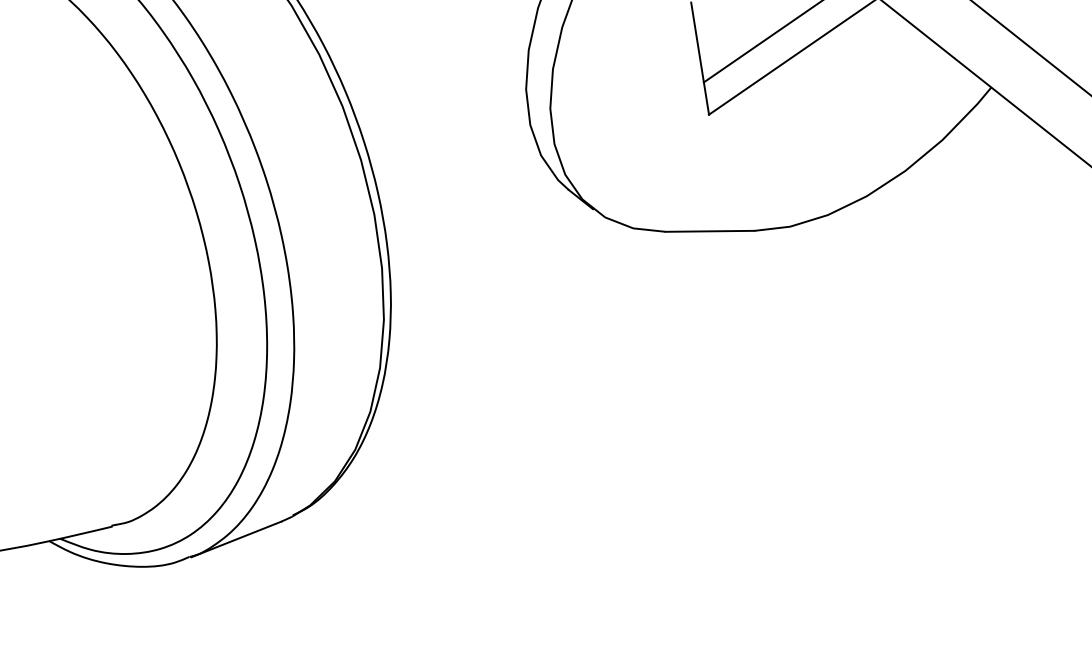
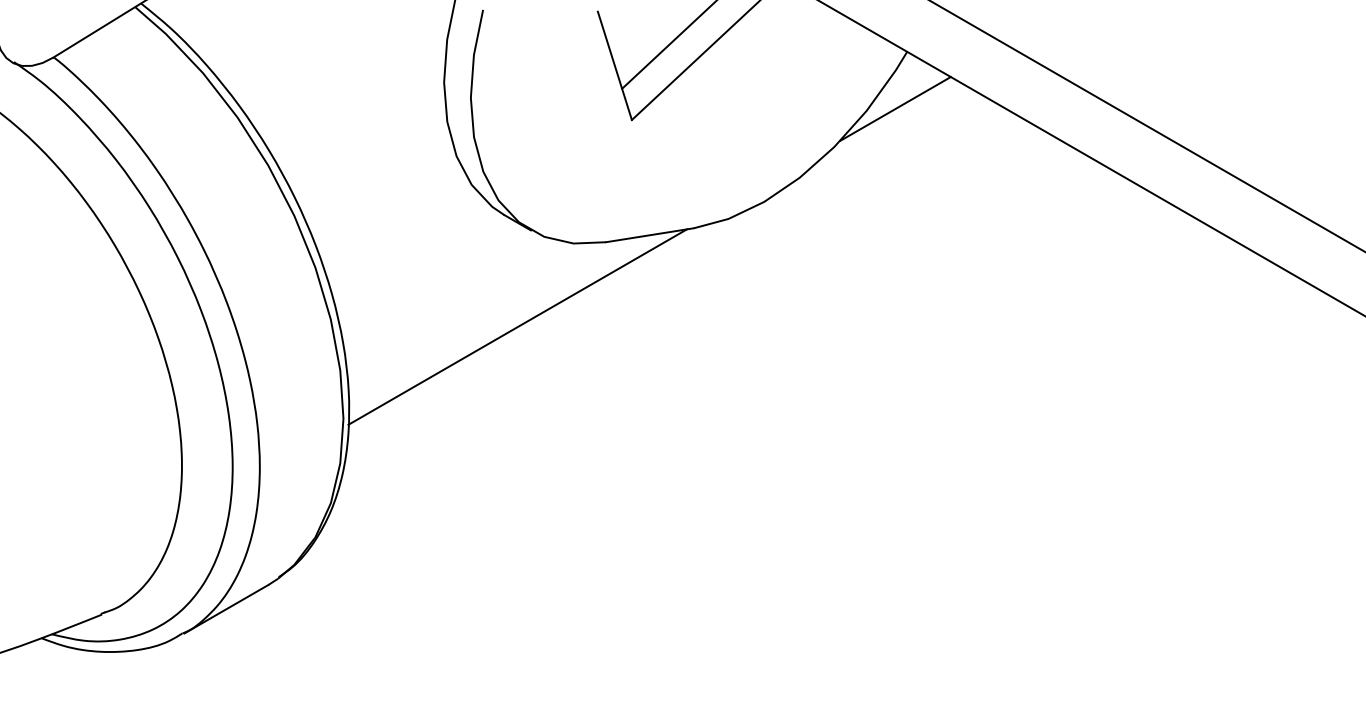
line: (971, 141) -> (895, 108), added
line: (565, 302) -> (517, 326), added

